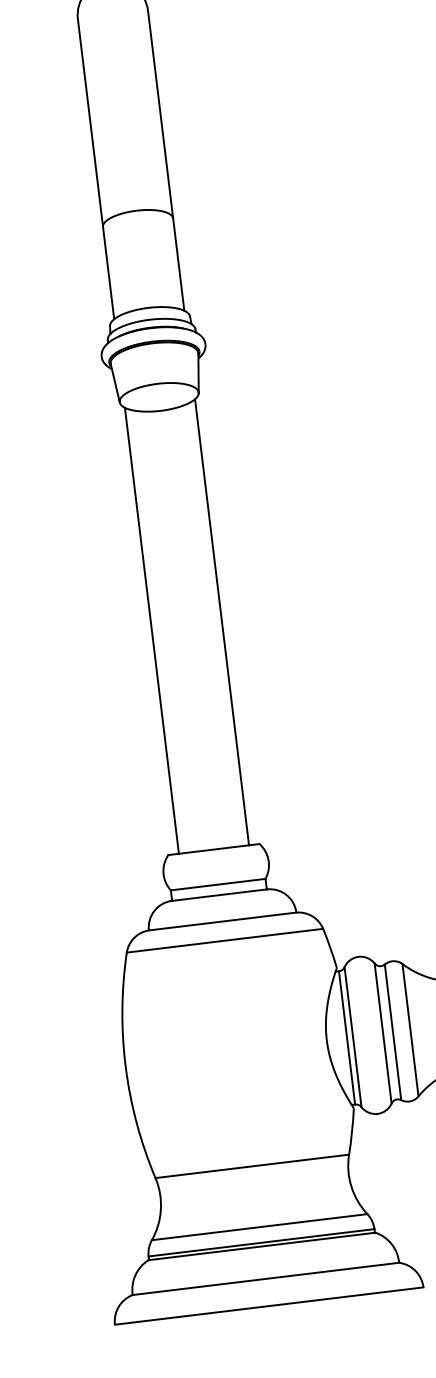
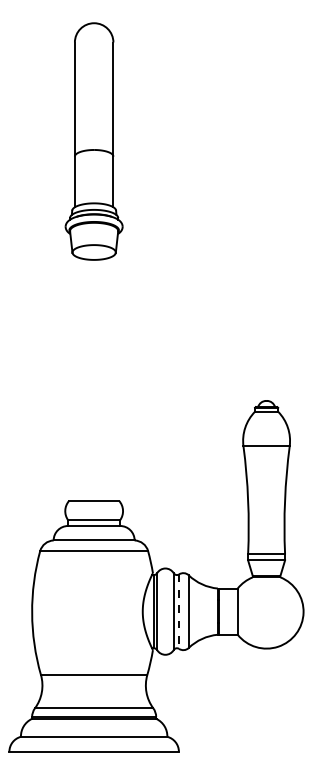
line: (221, 620) -> (113, 377), removed
line: (150, 629) -> (74, 377), removed
line: (393, 1033) -> (179, 612), solid -> dashed

